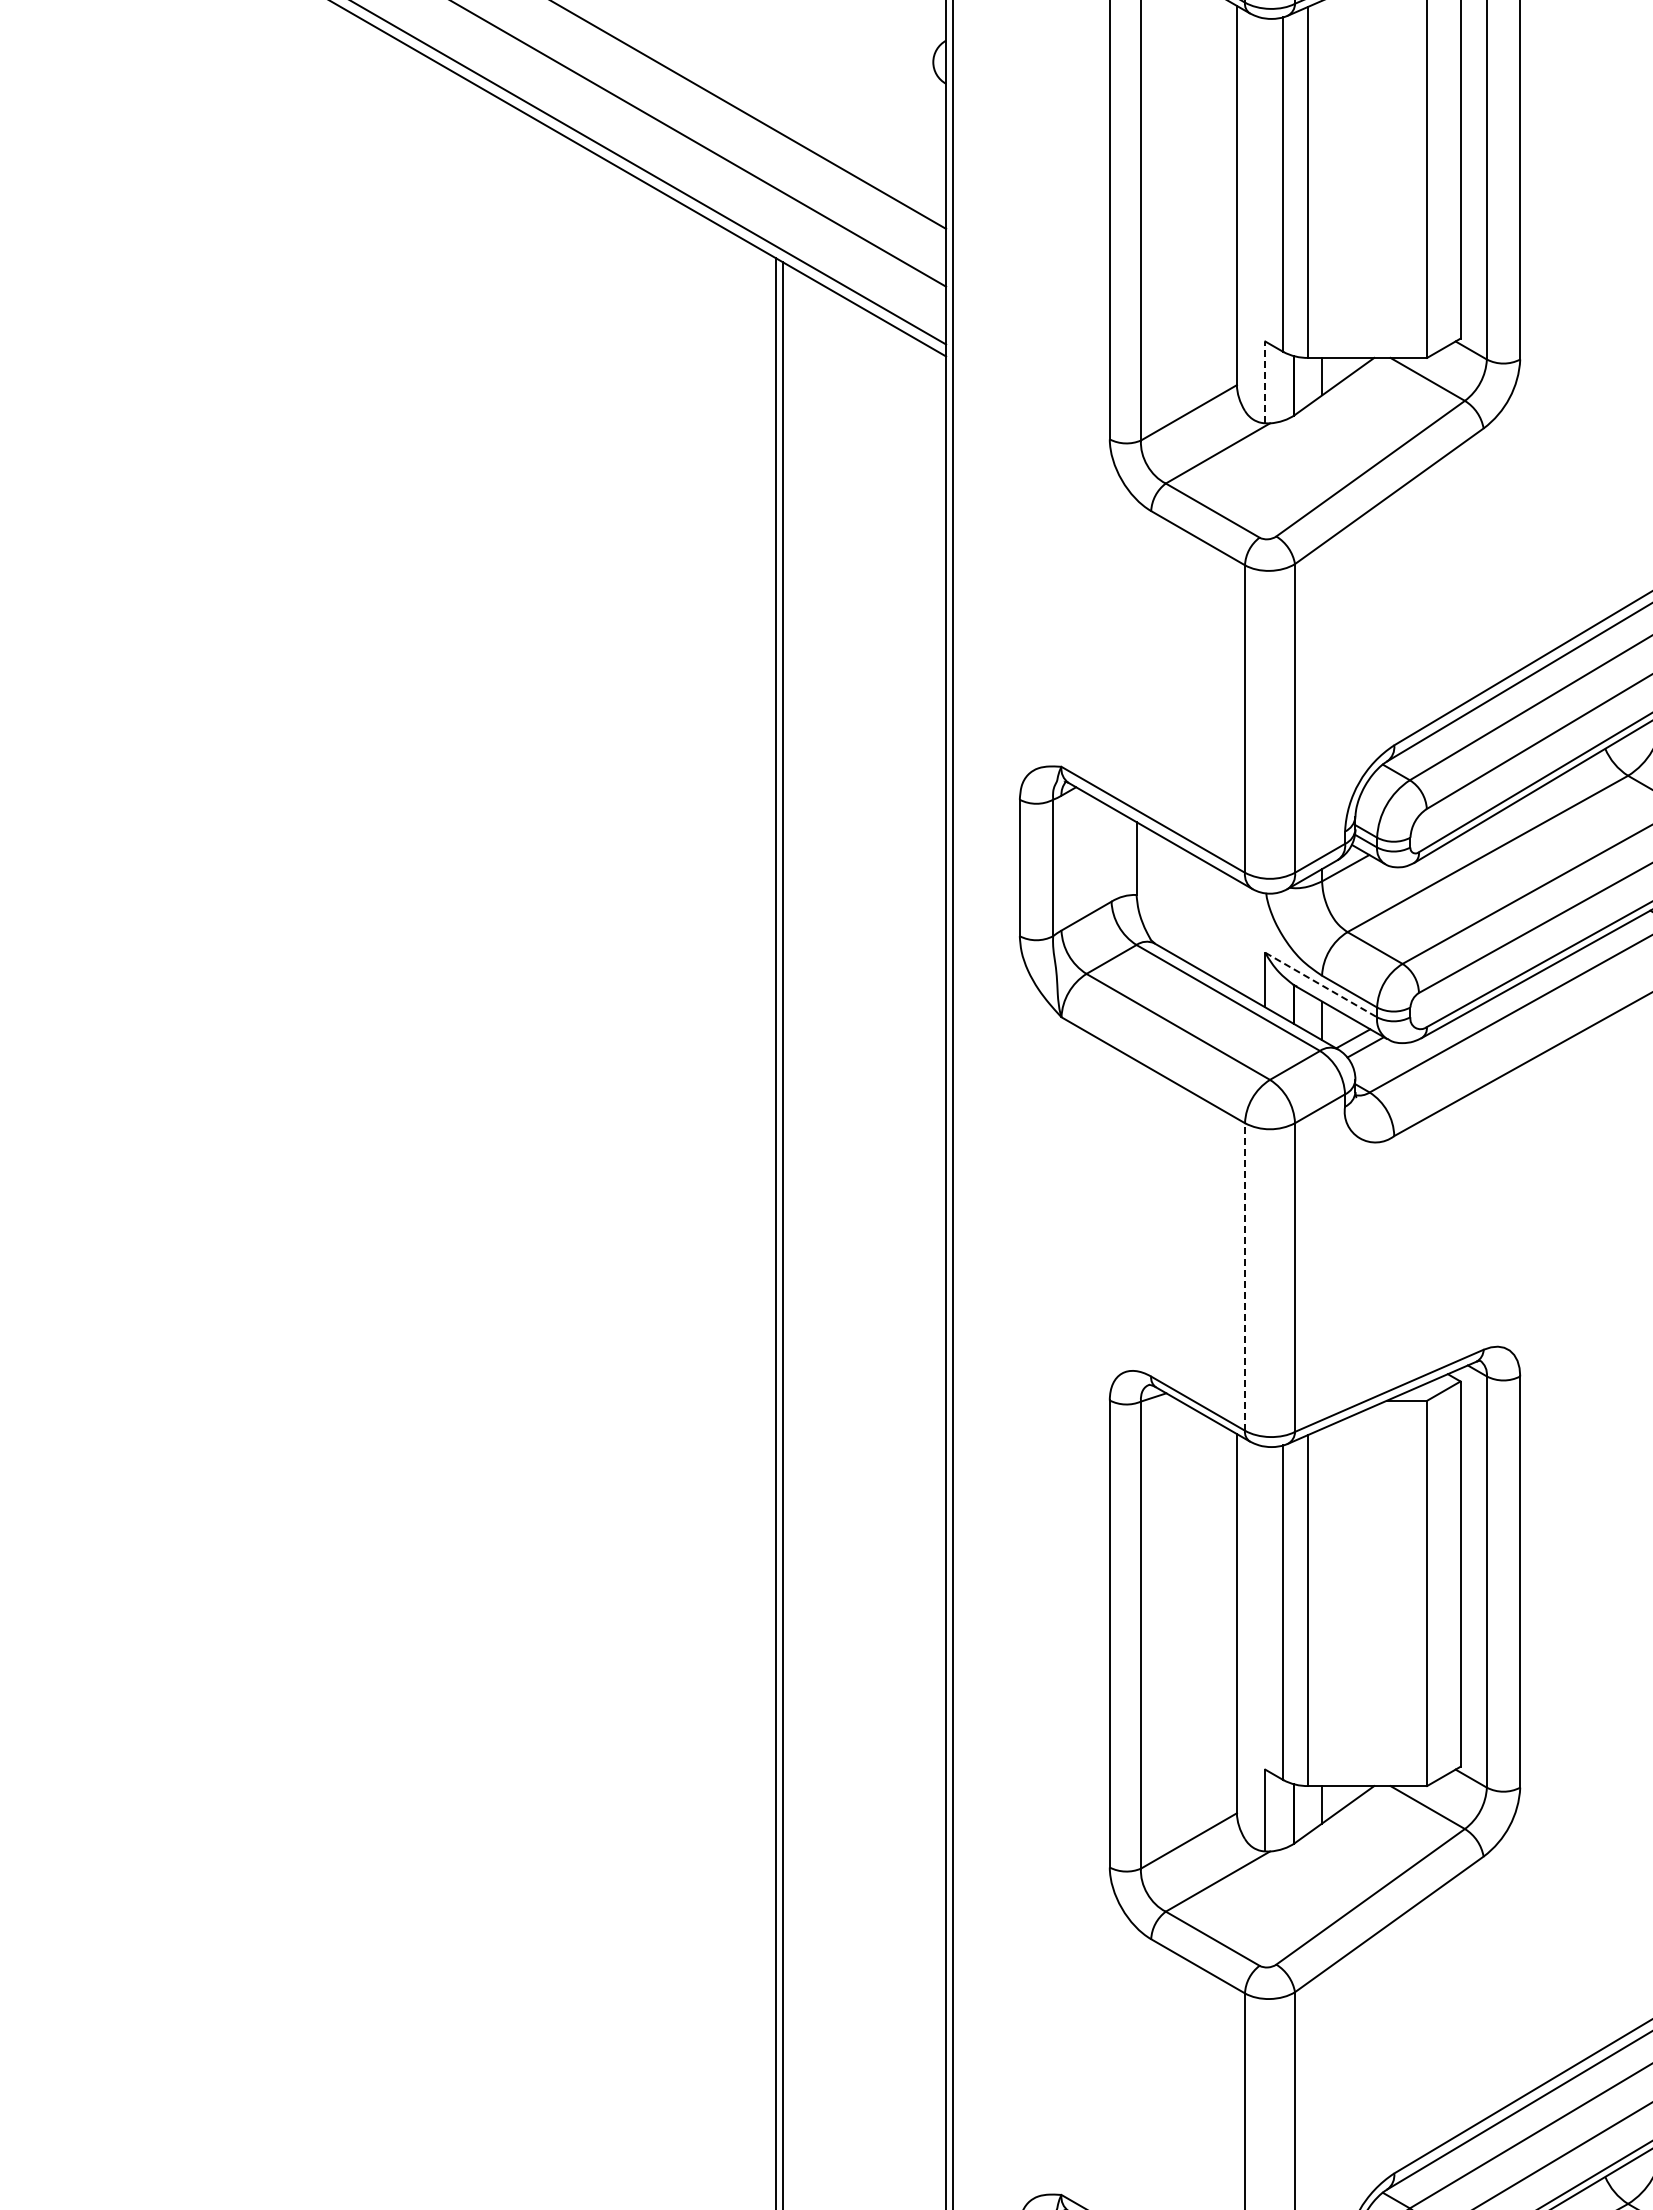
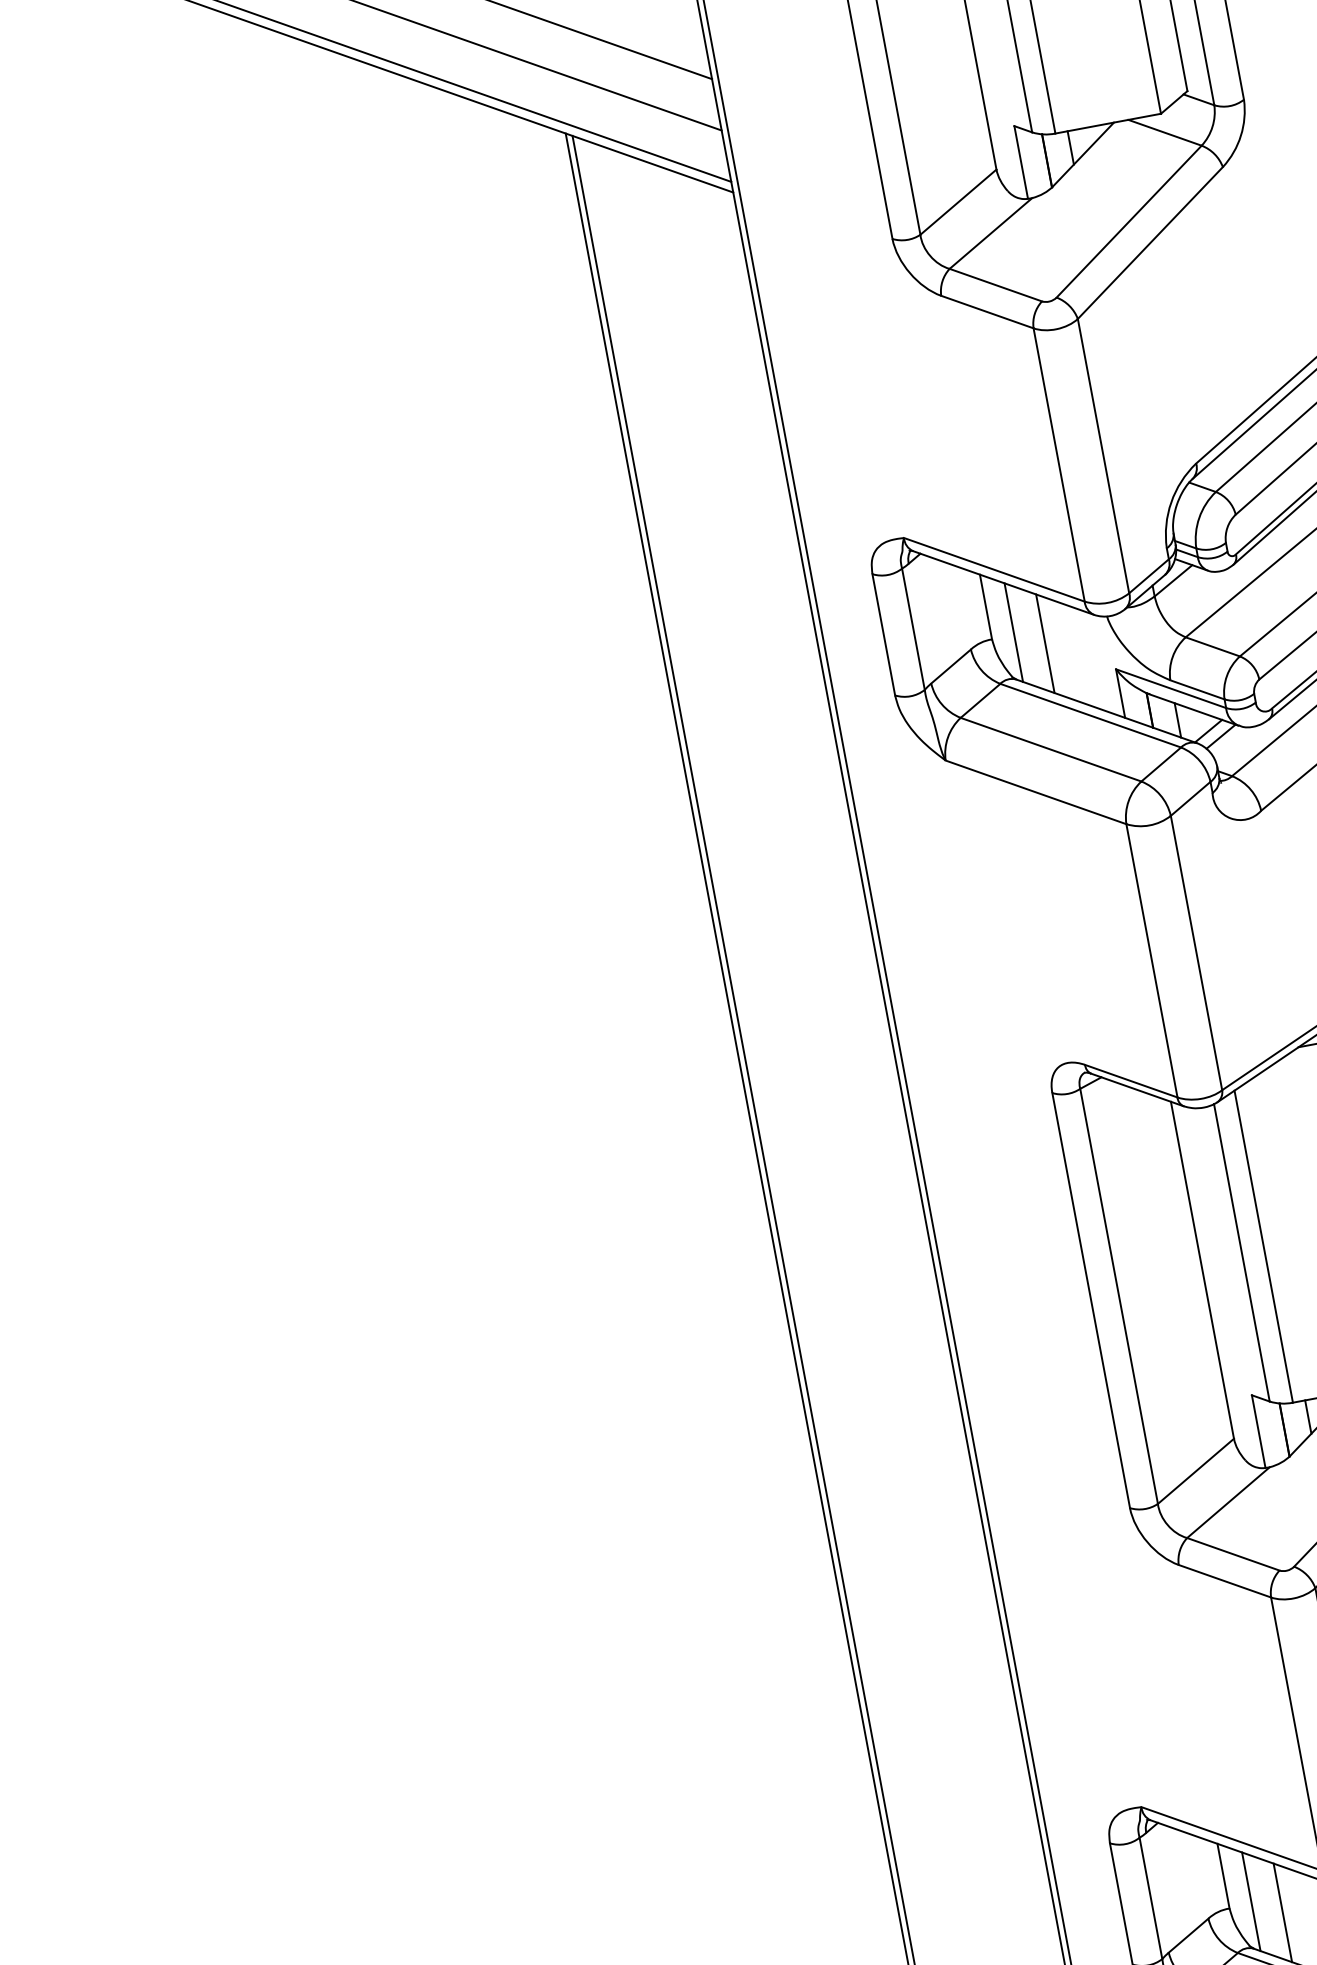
line: (1265, 382) -> (1021, 162), dashed -> solid
line: (1161, 891) -> (1013, 632), added
line: (1193, 910) -> (1045, 643), added
line: (1321, 985) -> (1171, 689), dashed -> solid
line: (1244, 1276) -> (1151, 960), dashed -> solid

